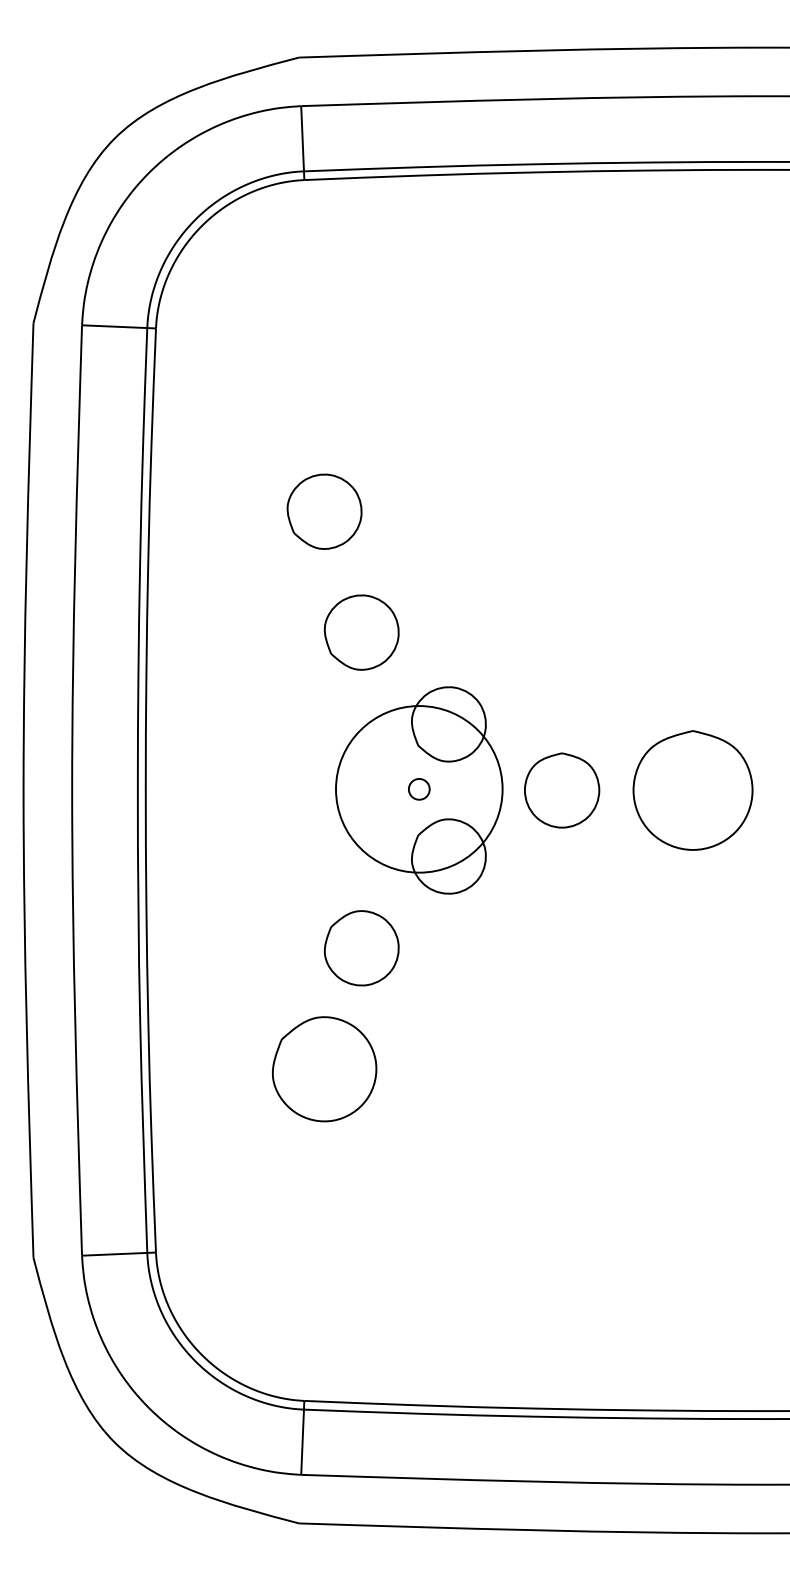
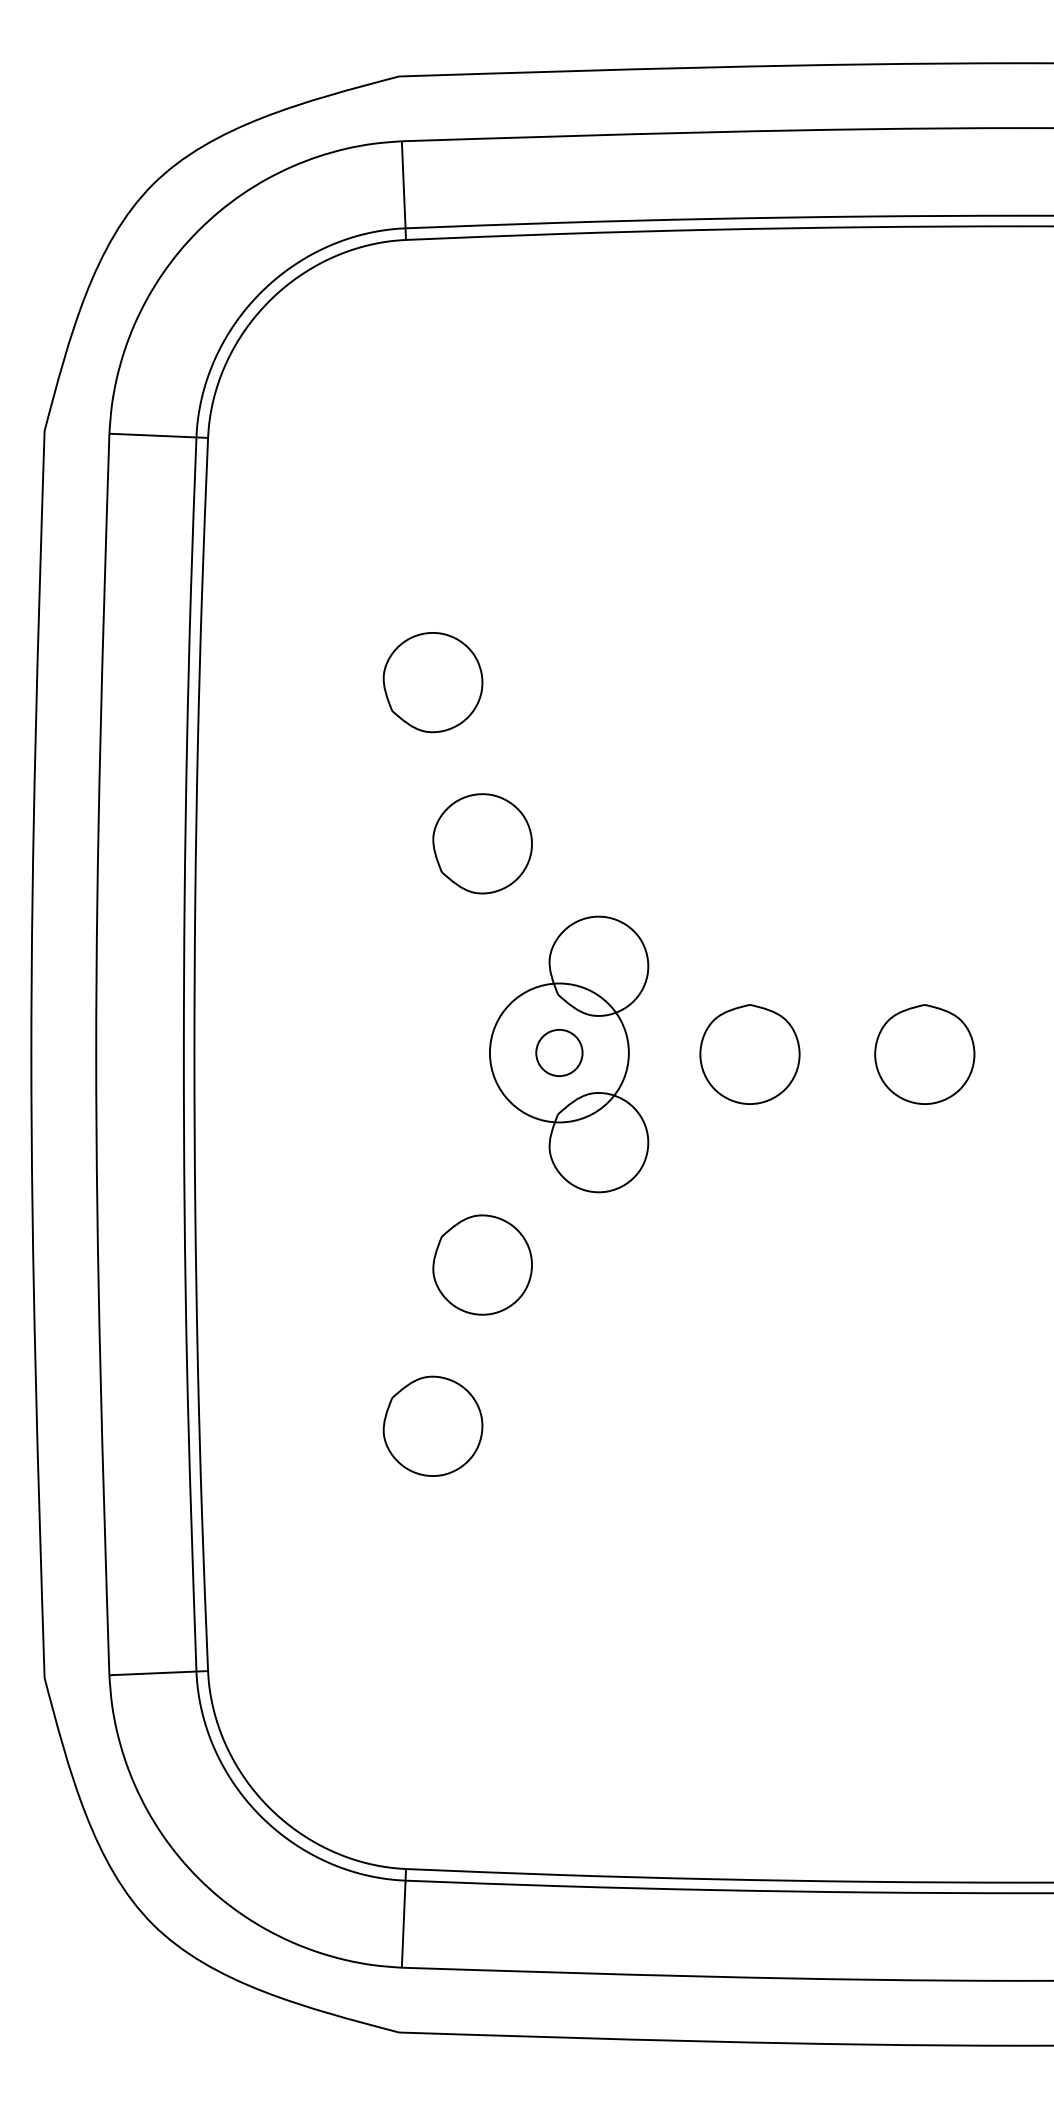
circle: (418, 789) -> (558, 1052), size x0.62
circle: (419, 789) -> (559, 1052), size x1.67
part: (692, 790) -> (924, 1054), size x0.62
part: (324, 1068) -> (432, 1425), size x0.71

